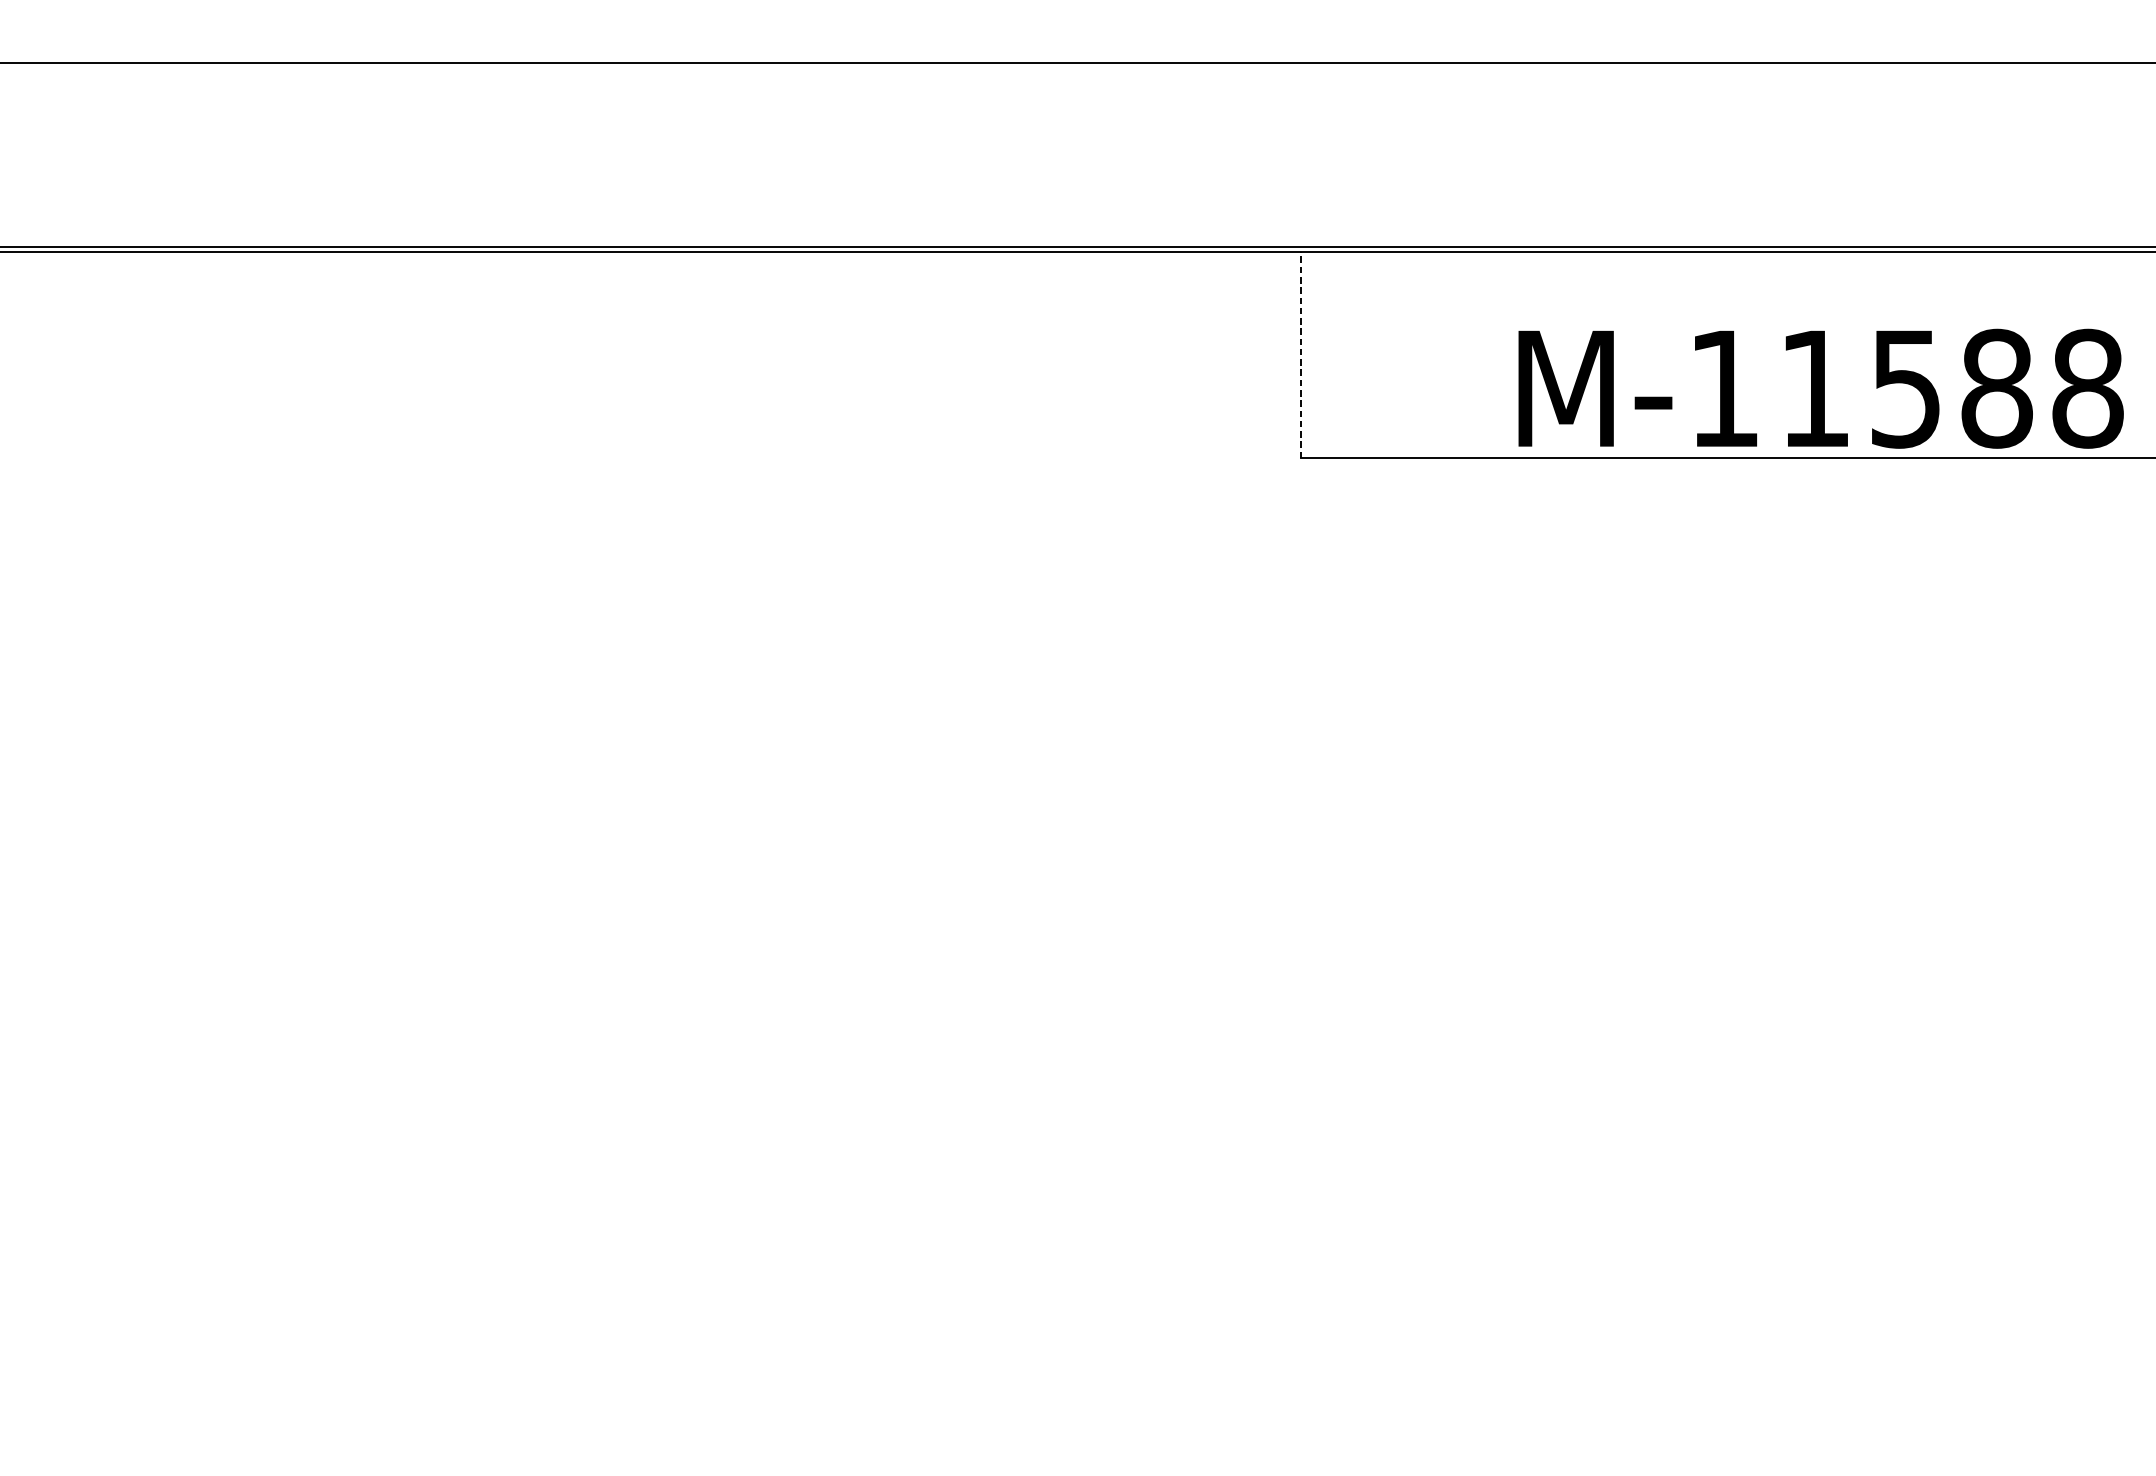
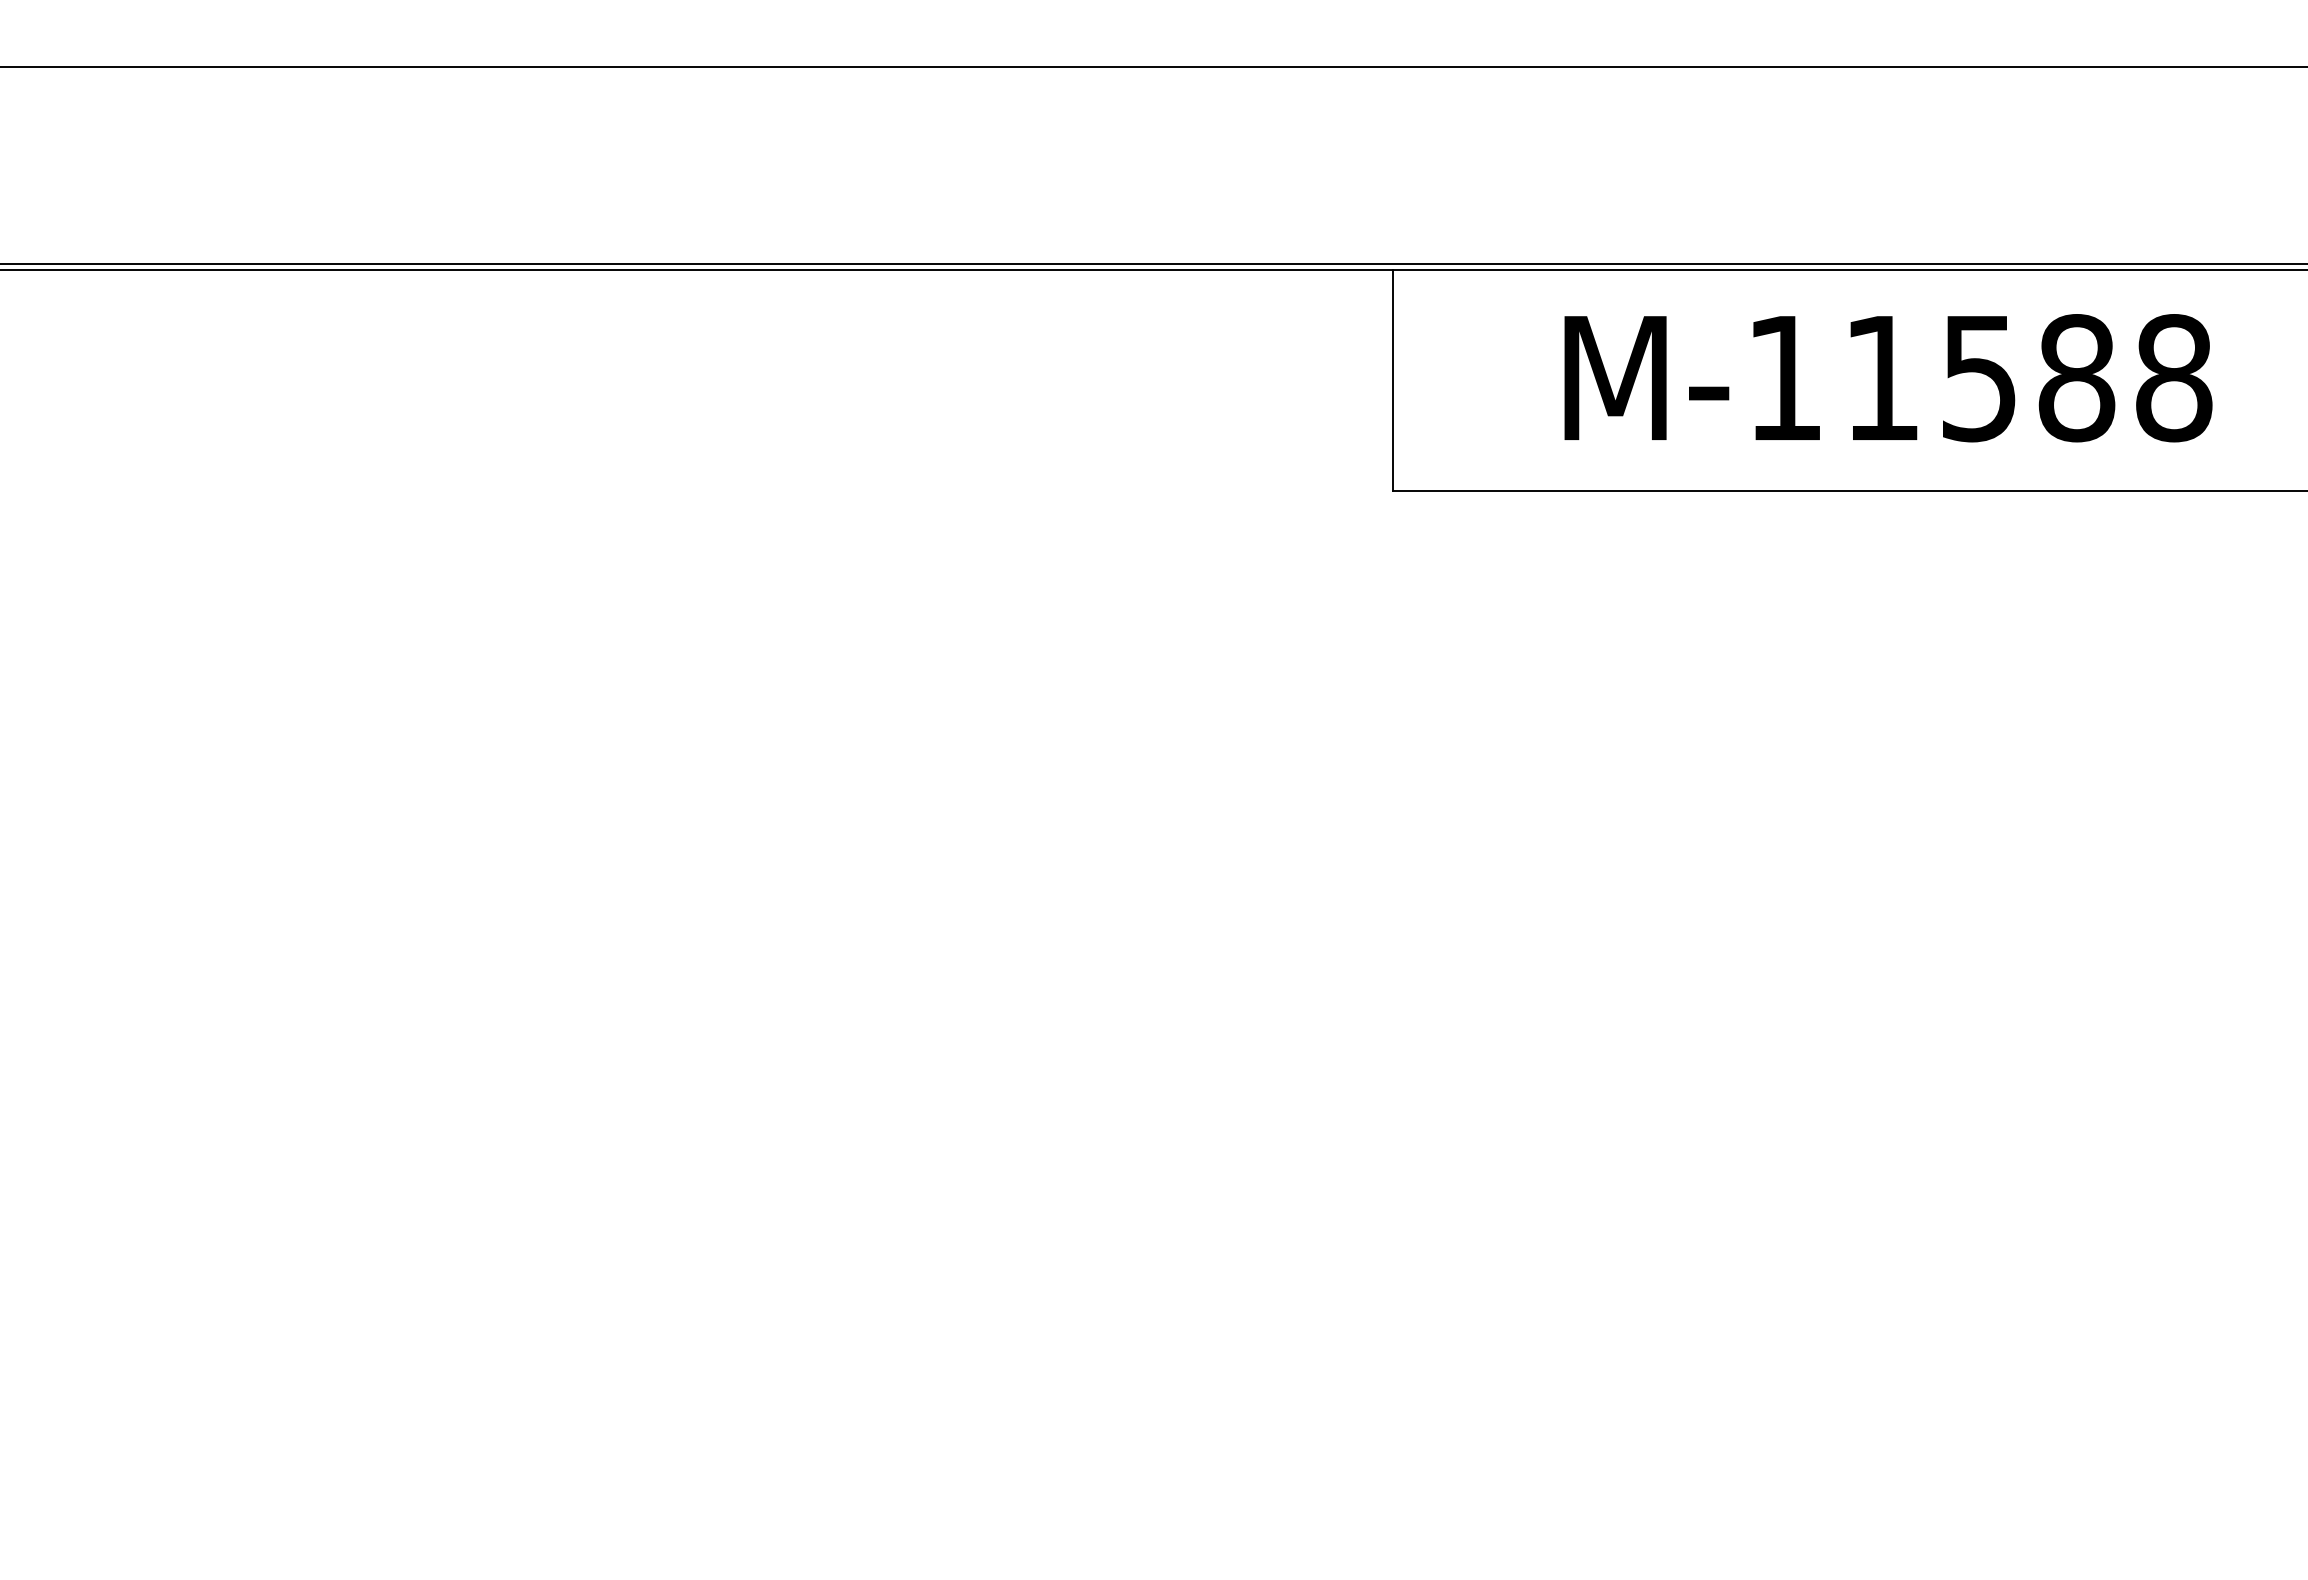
line: (1300, 354) -> (1392, 379), dashed -> solid
text: (1821, 389) -> (1888, 378), moved

